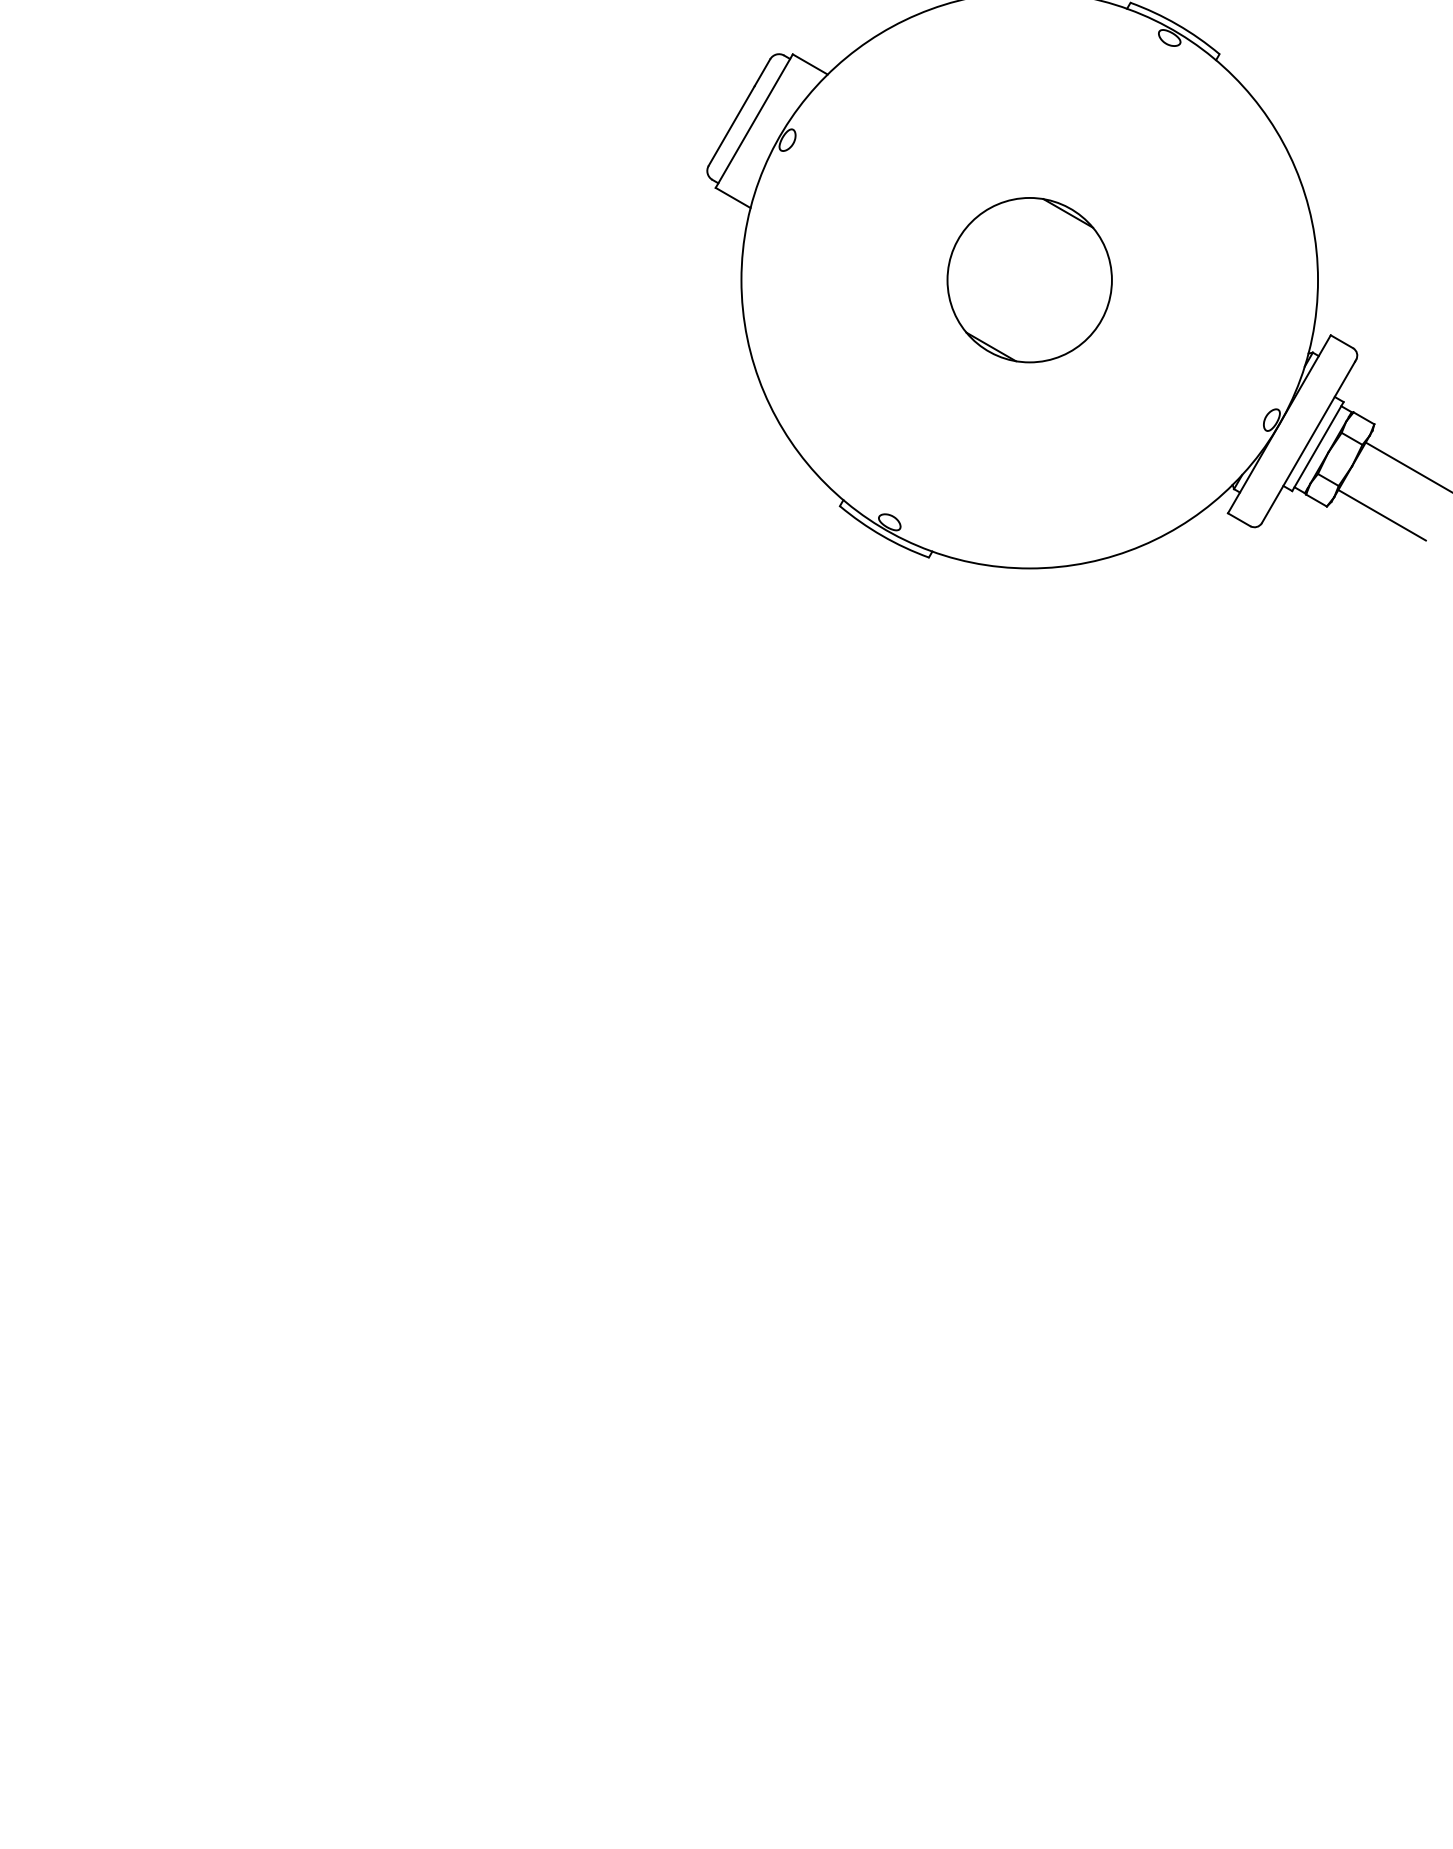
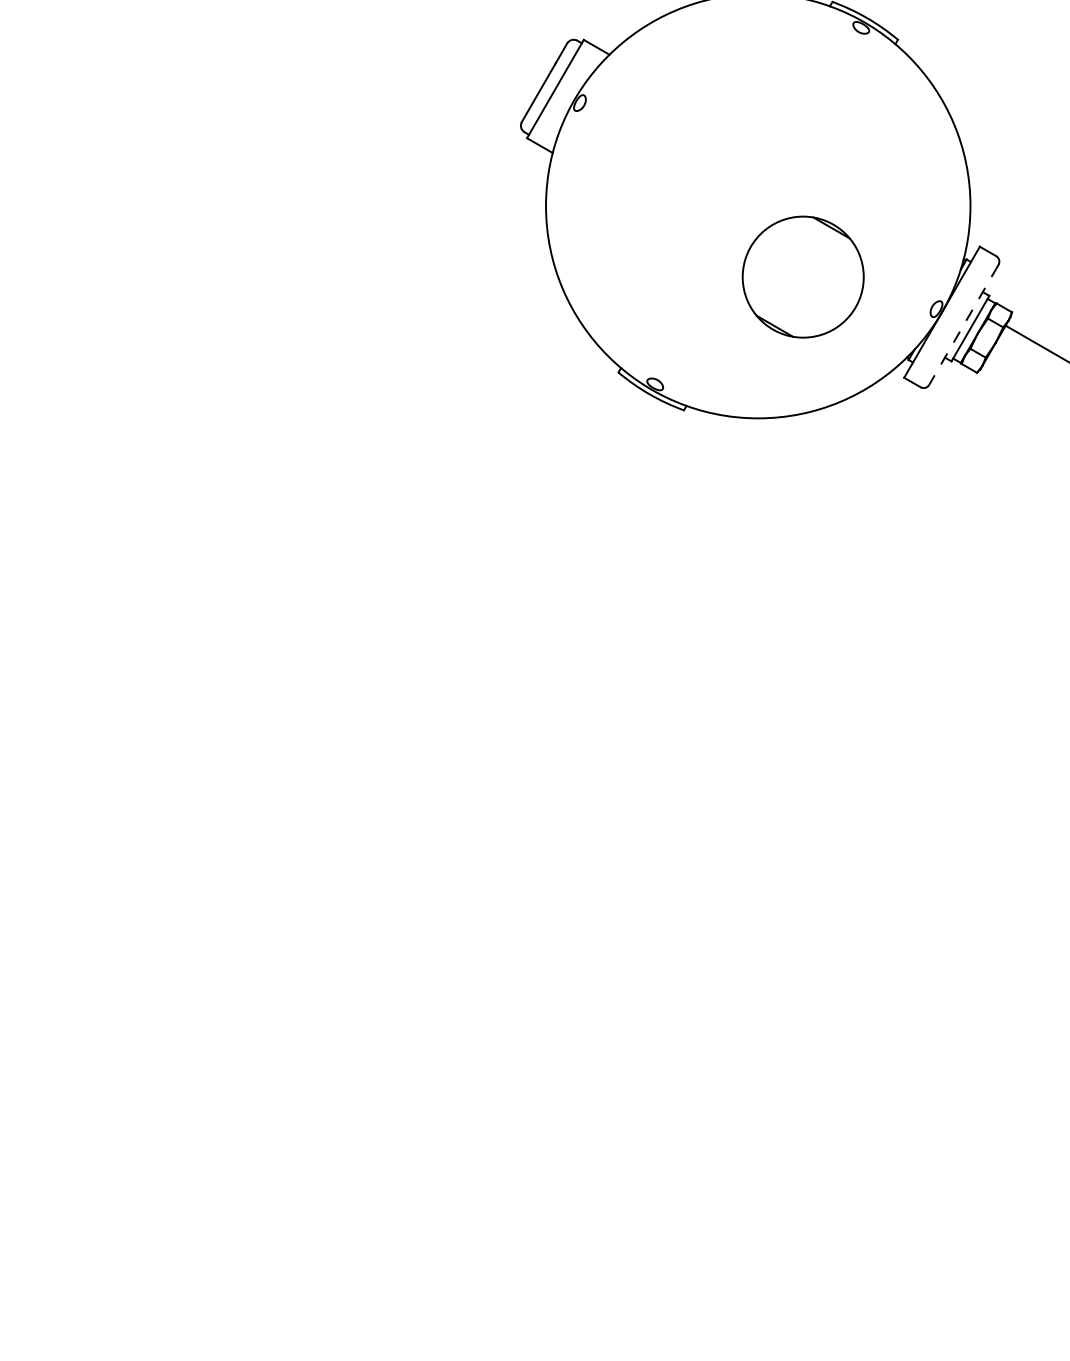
part: (1028, 279) -> (802, 276), moved
line: (1308, 442) -> (963, 325), solid -> dashed
line: (1381, 514) -> (1017, 378), removed

